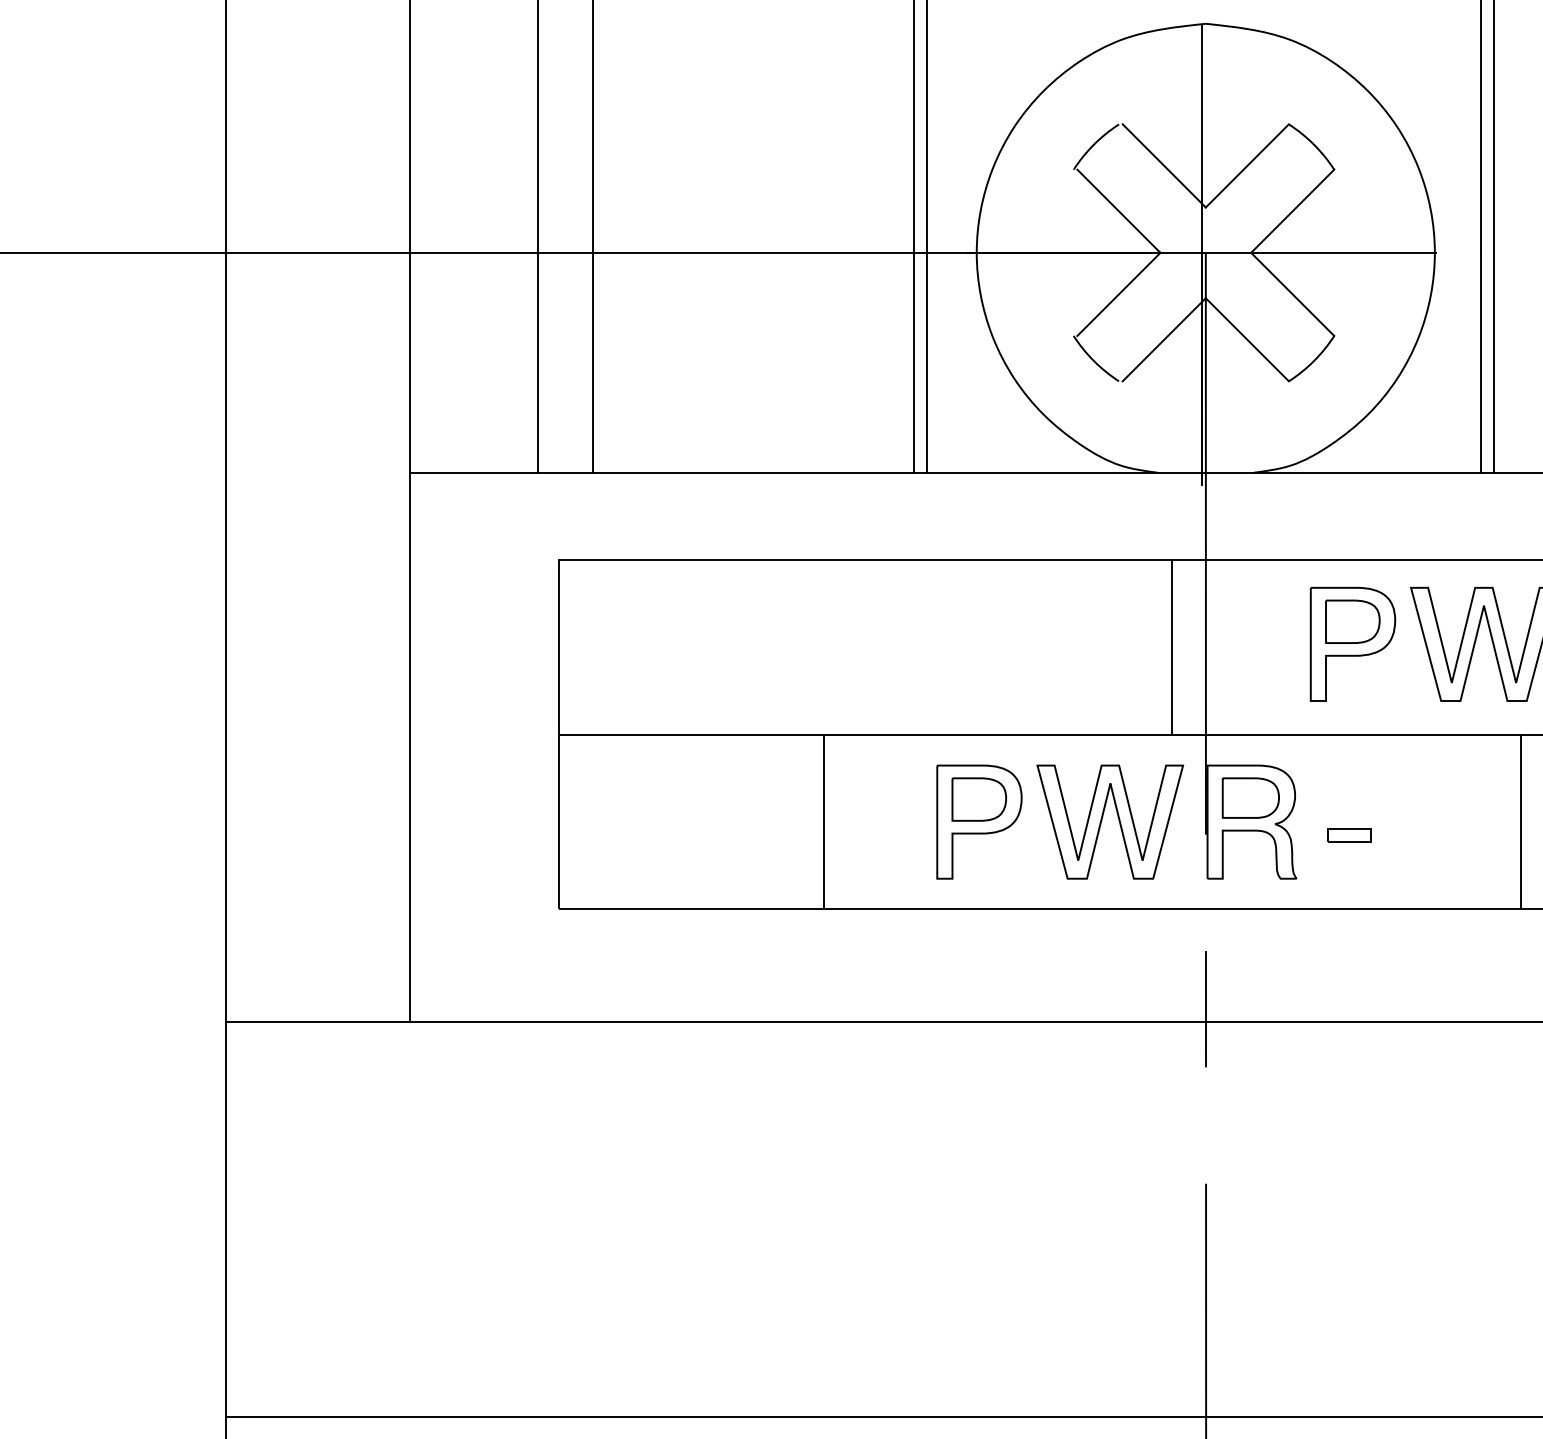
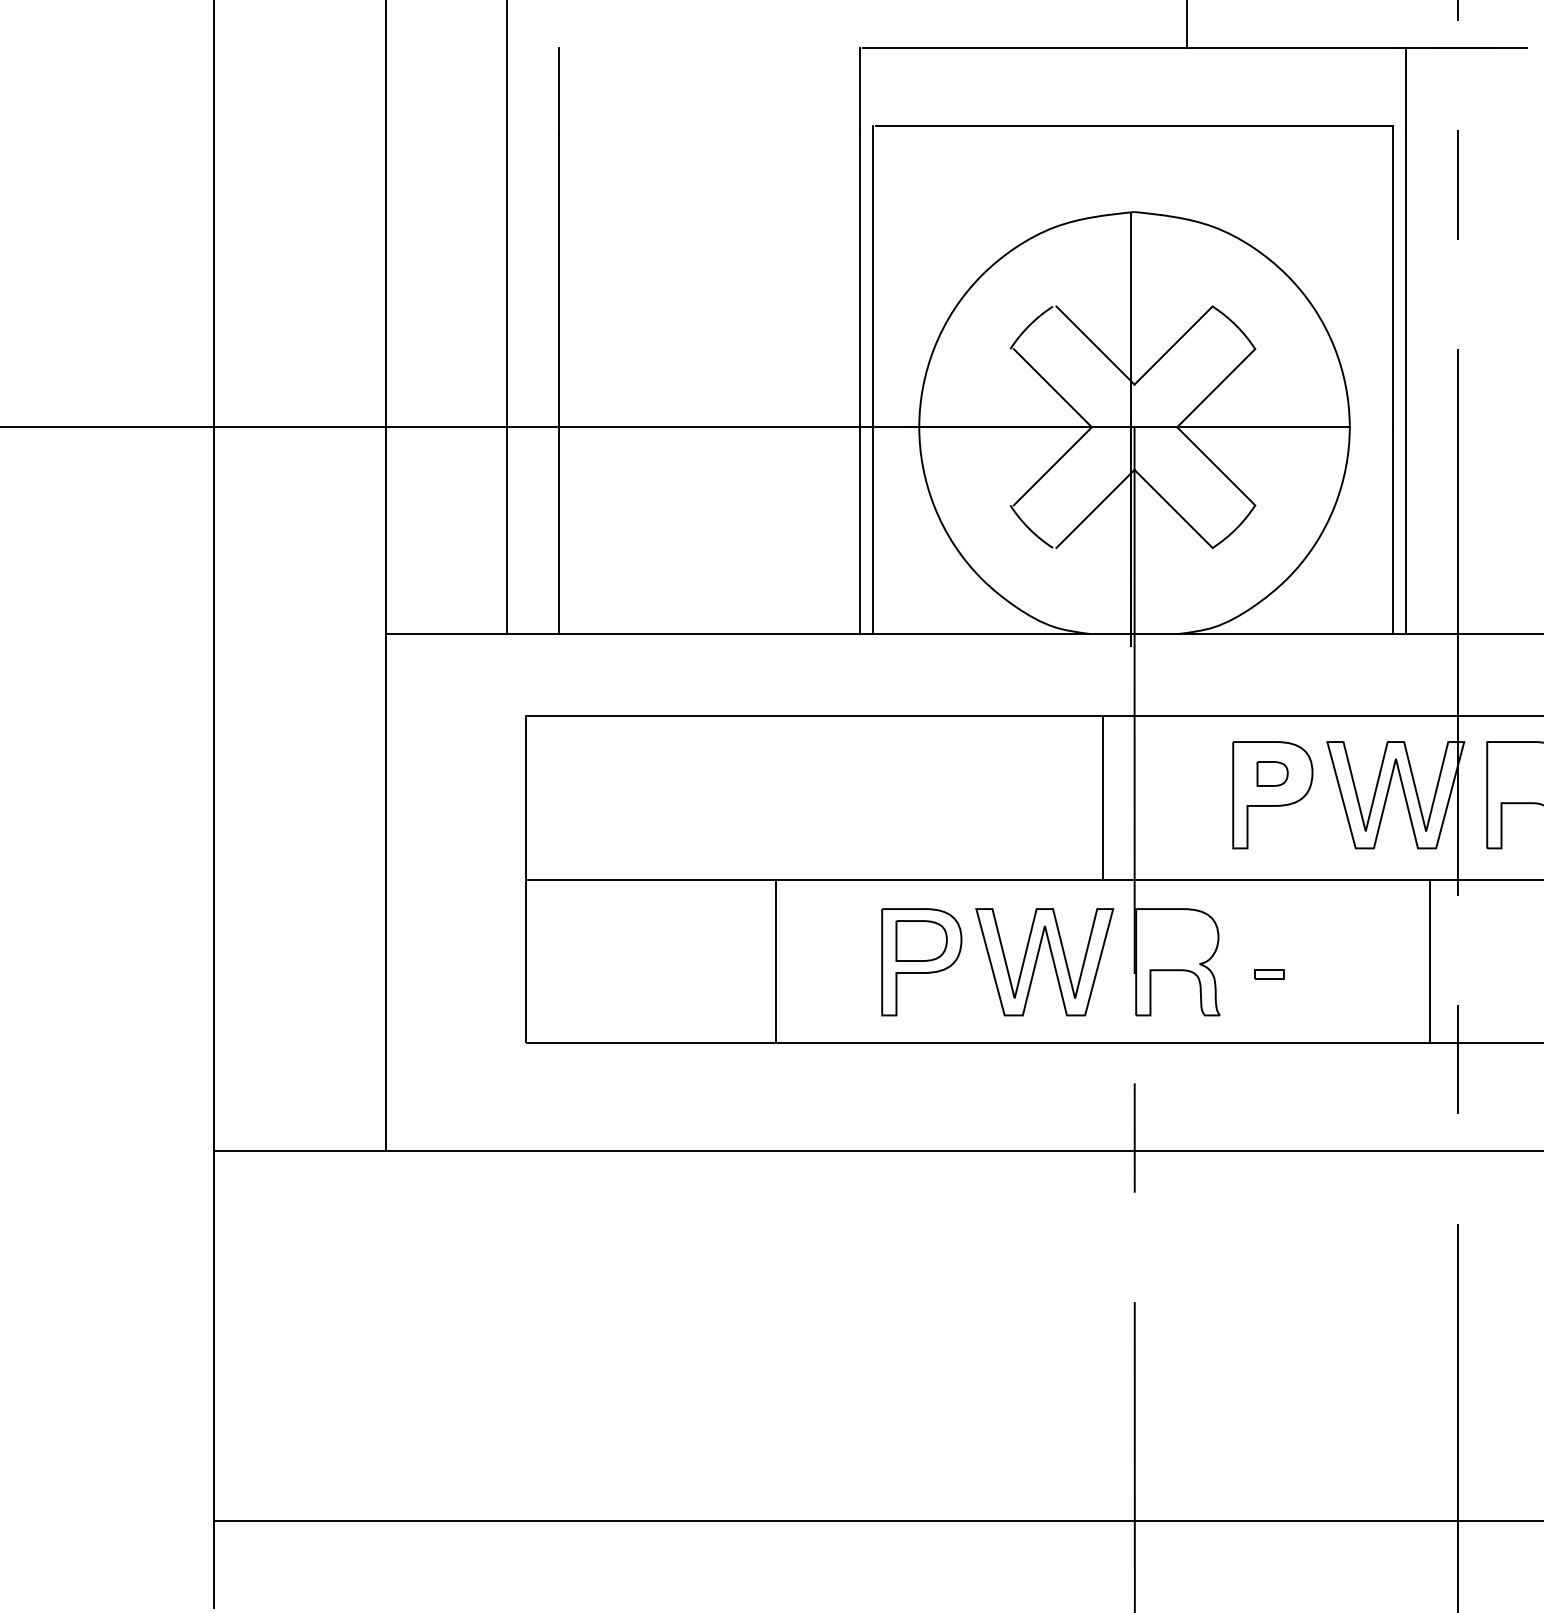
part: (1352, 621) -> (1272, 773), size x0.6
part: (1250, 797) -> (1176, 939), removed
part: (1349, 835) -> (1269, 974), size x0.7

